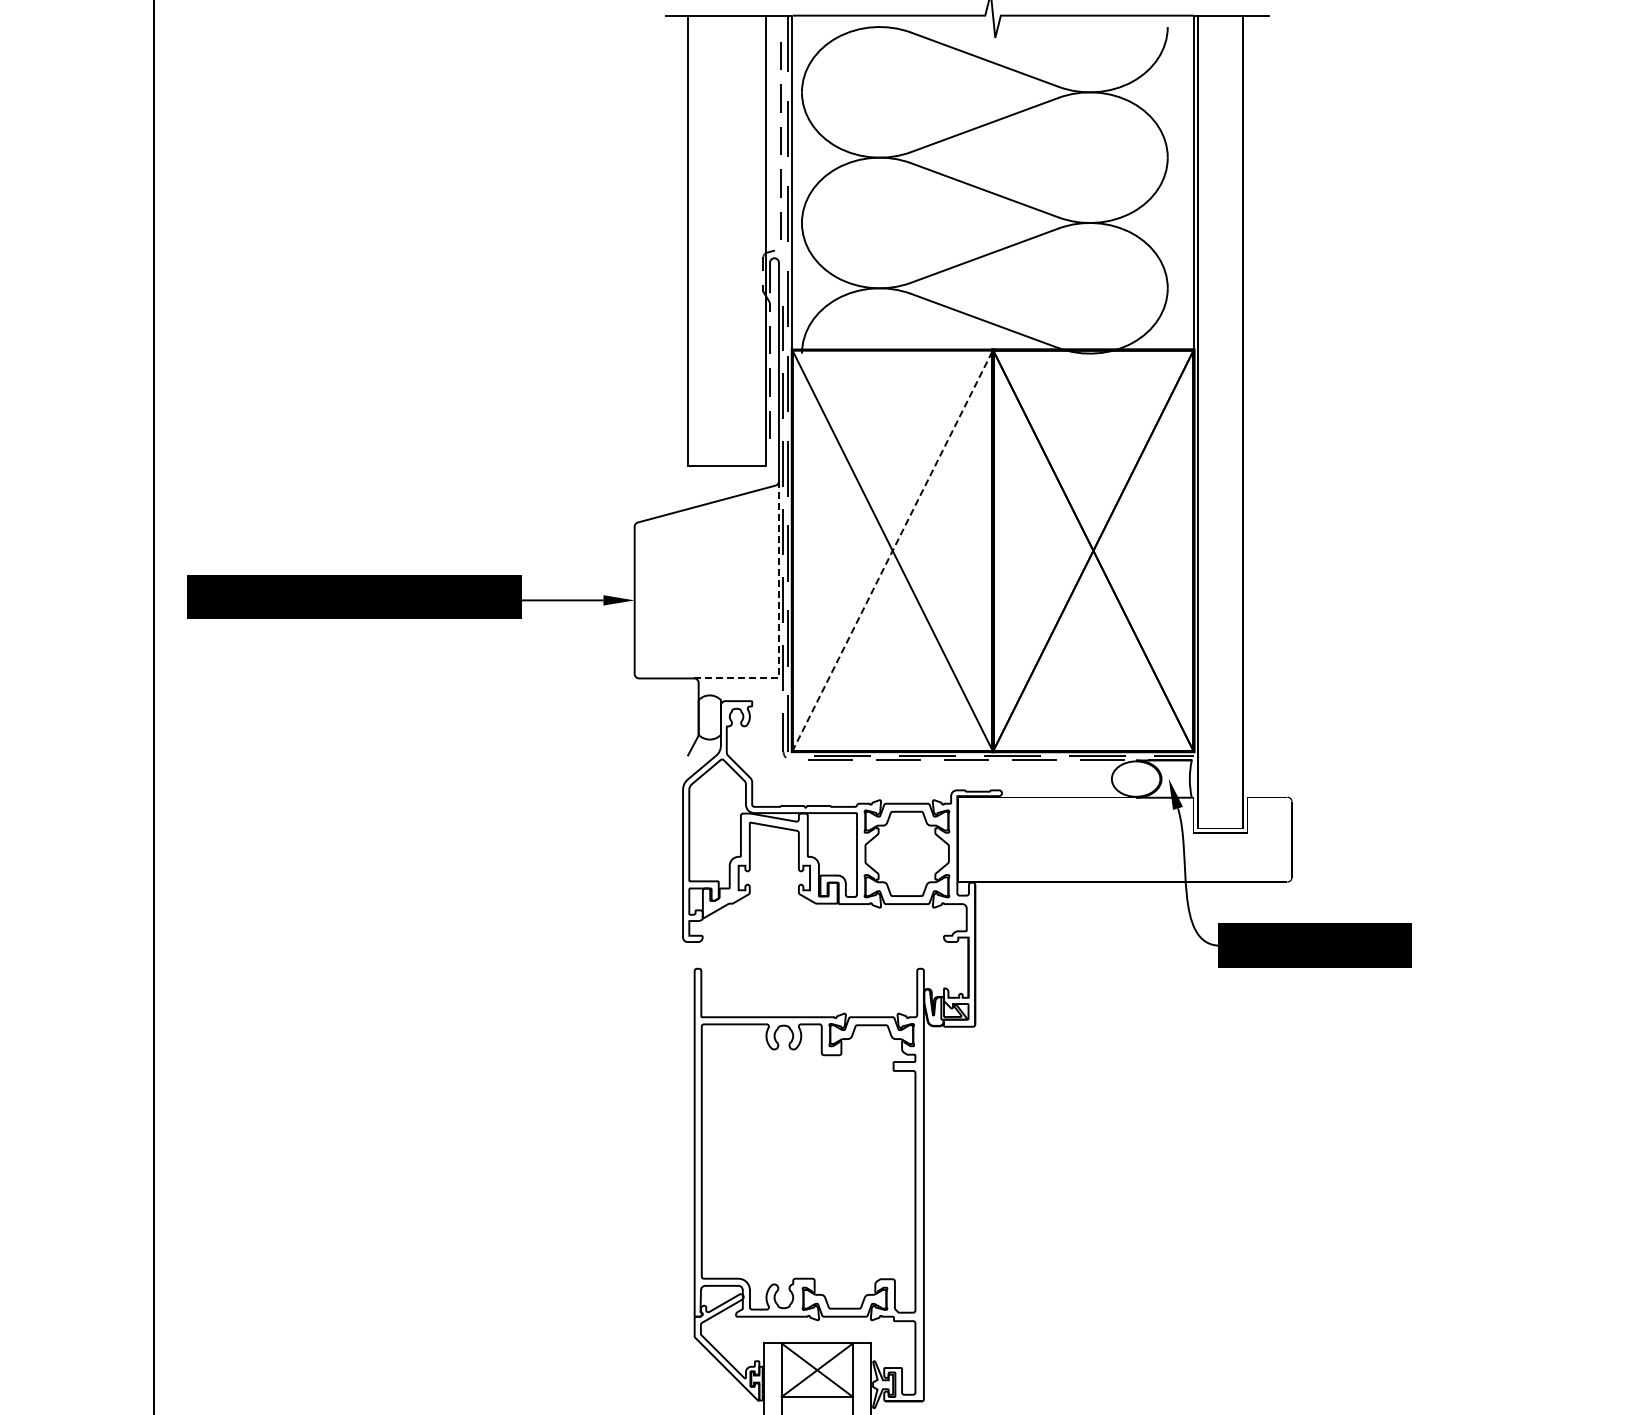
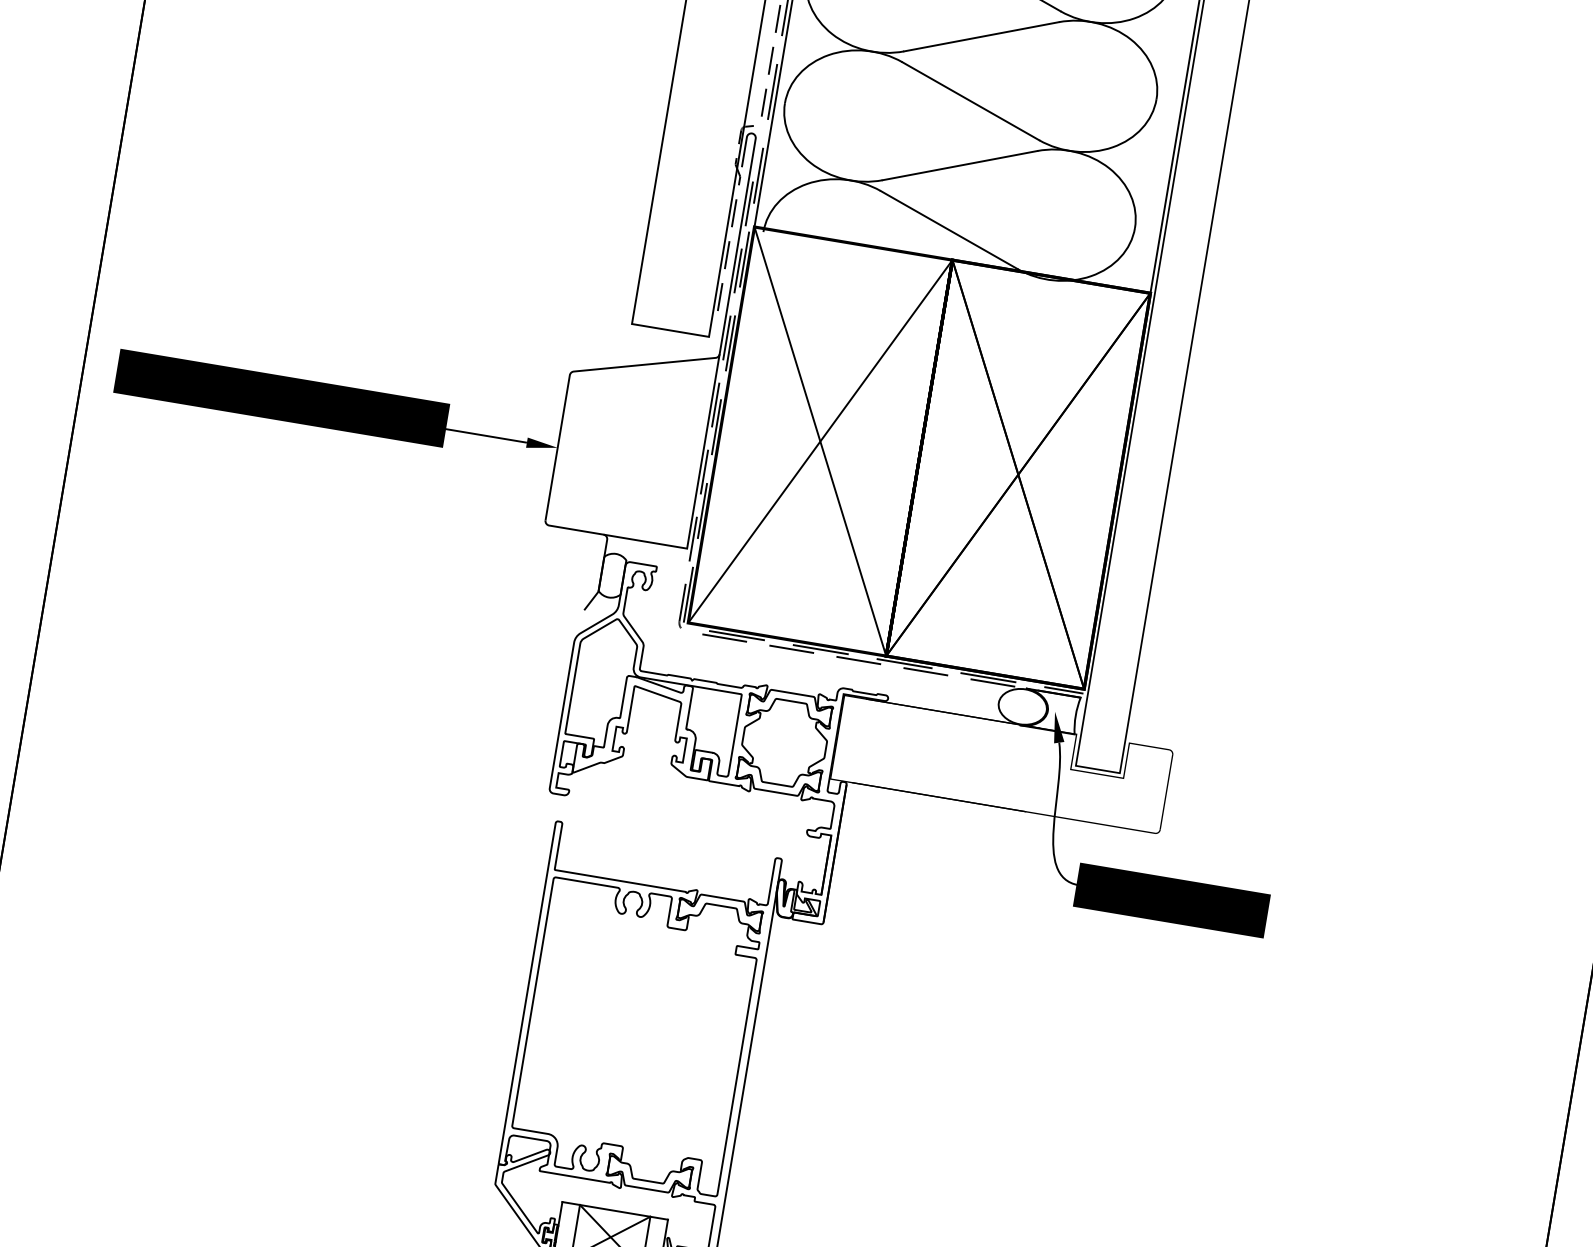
line: (892, 550) -> (820, 441), dashed -> solid
line: (778, 622) -> (695, 493), dashed -> solid

